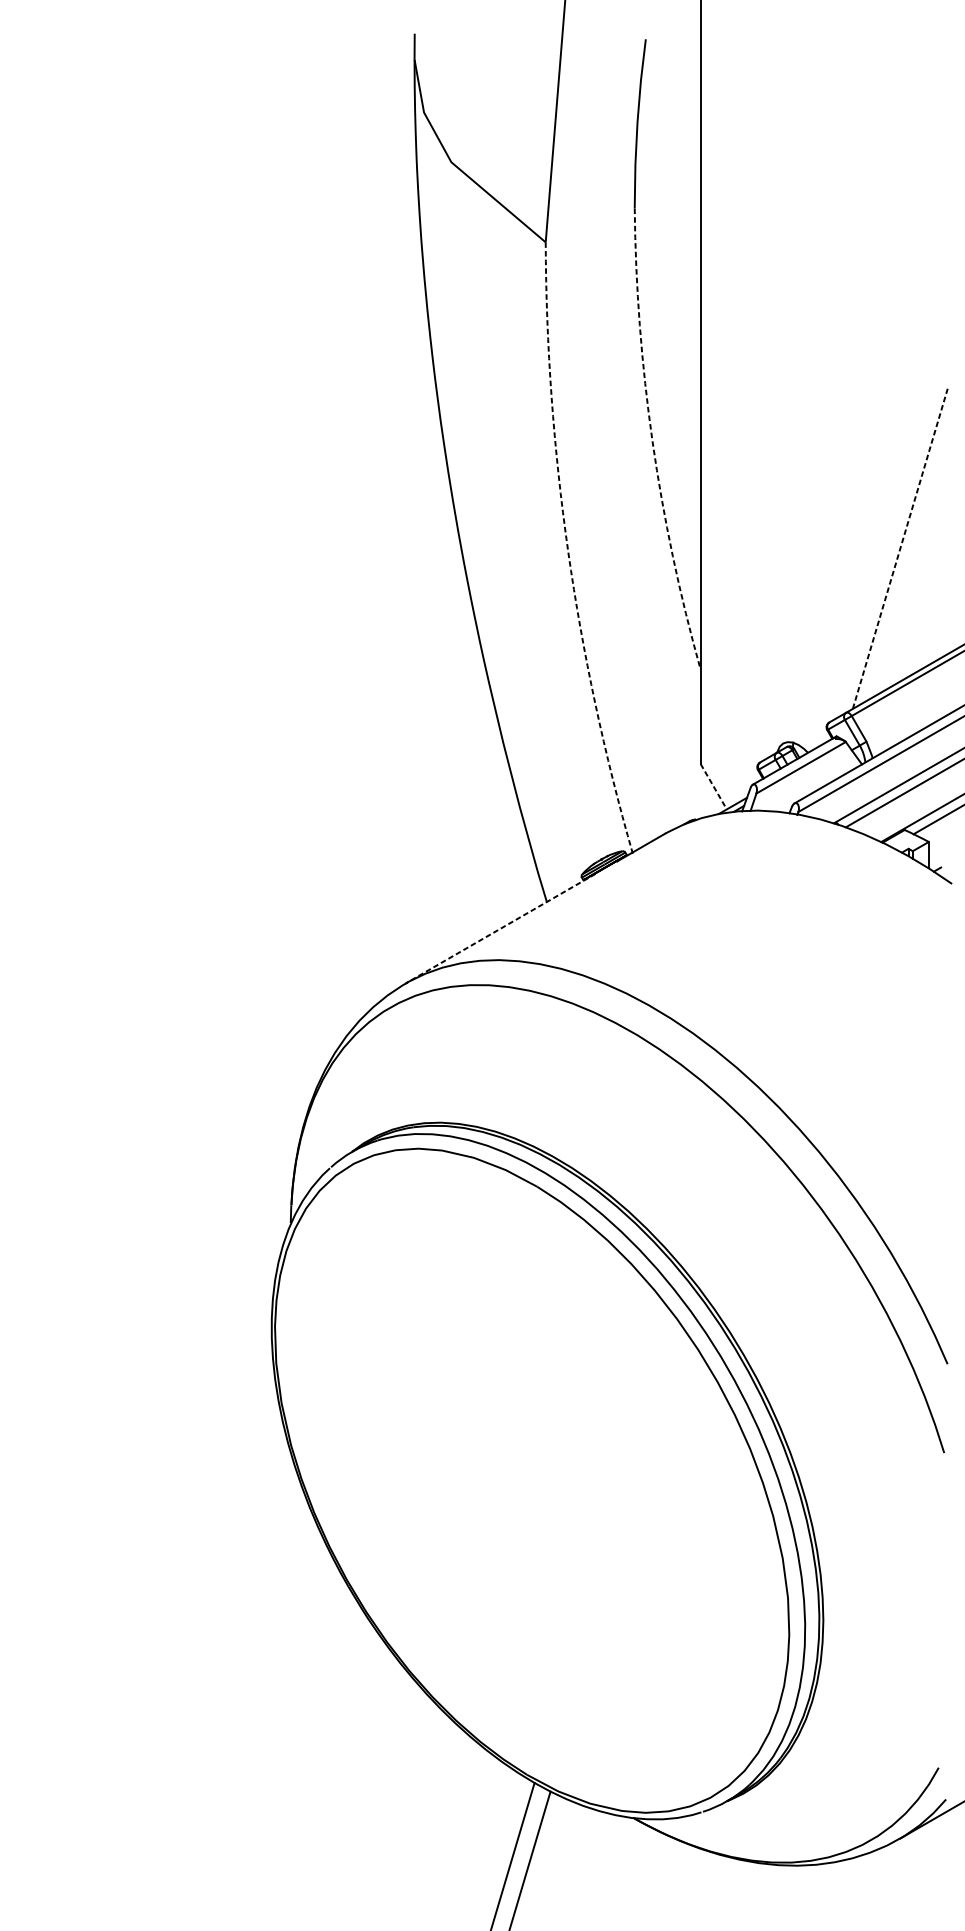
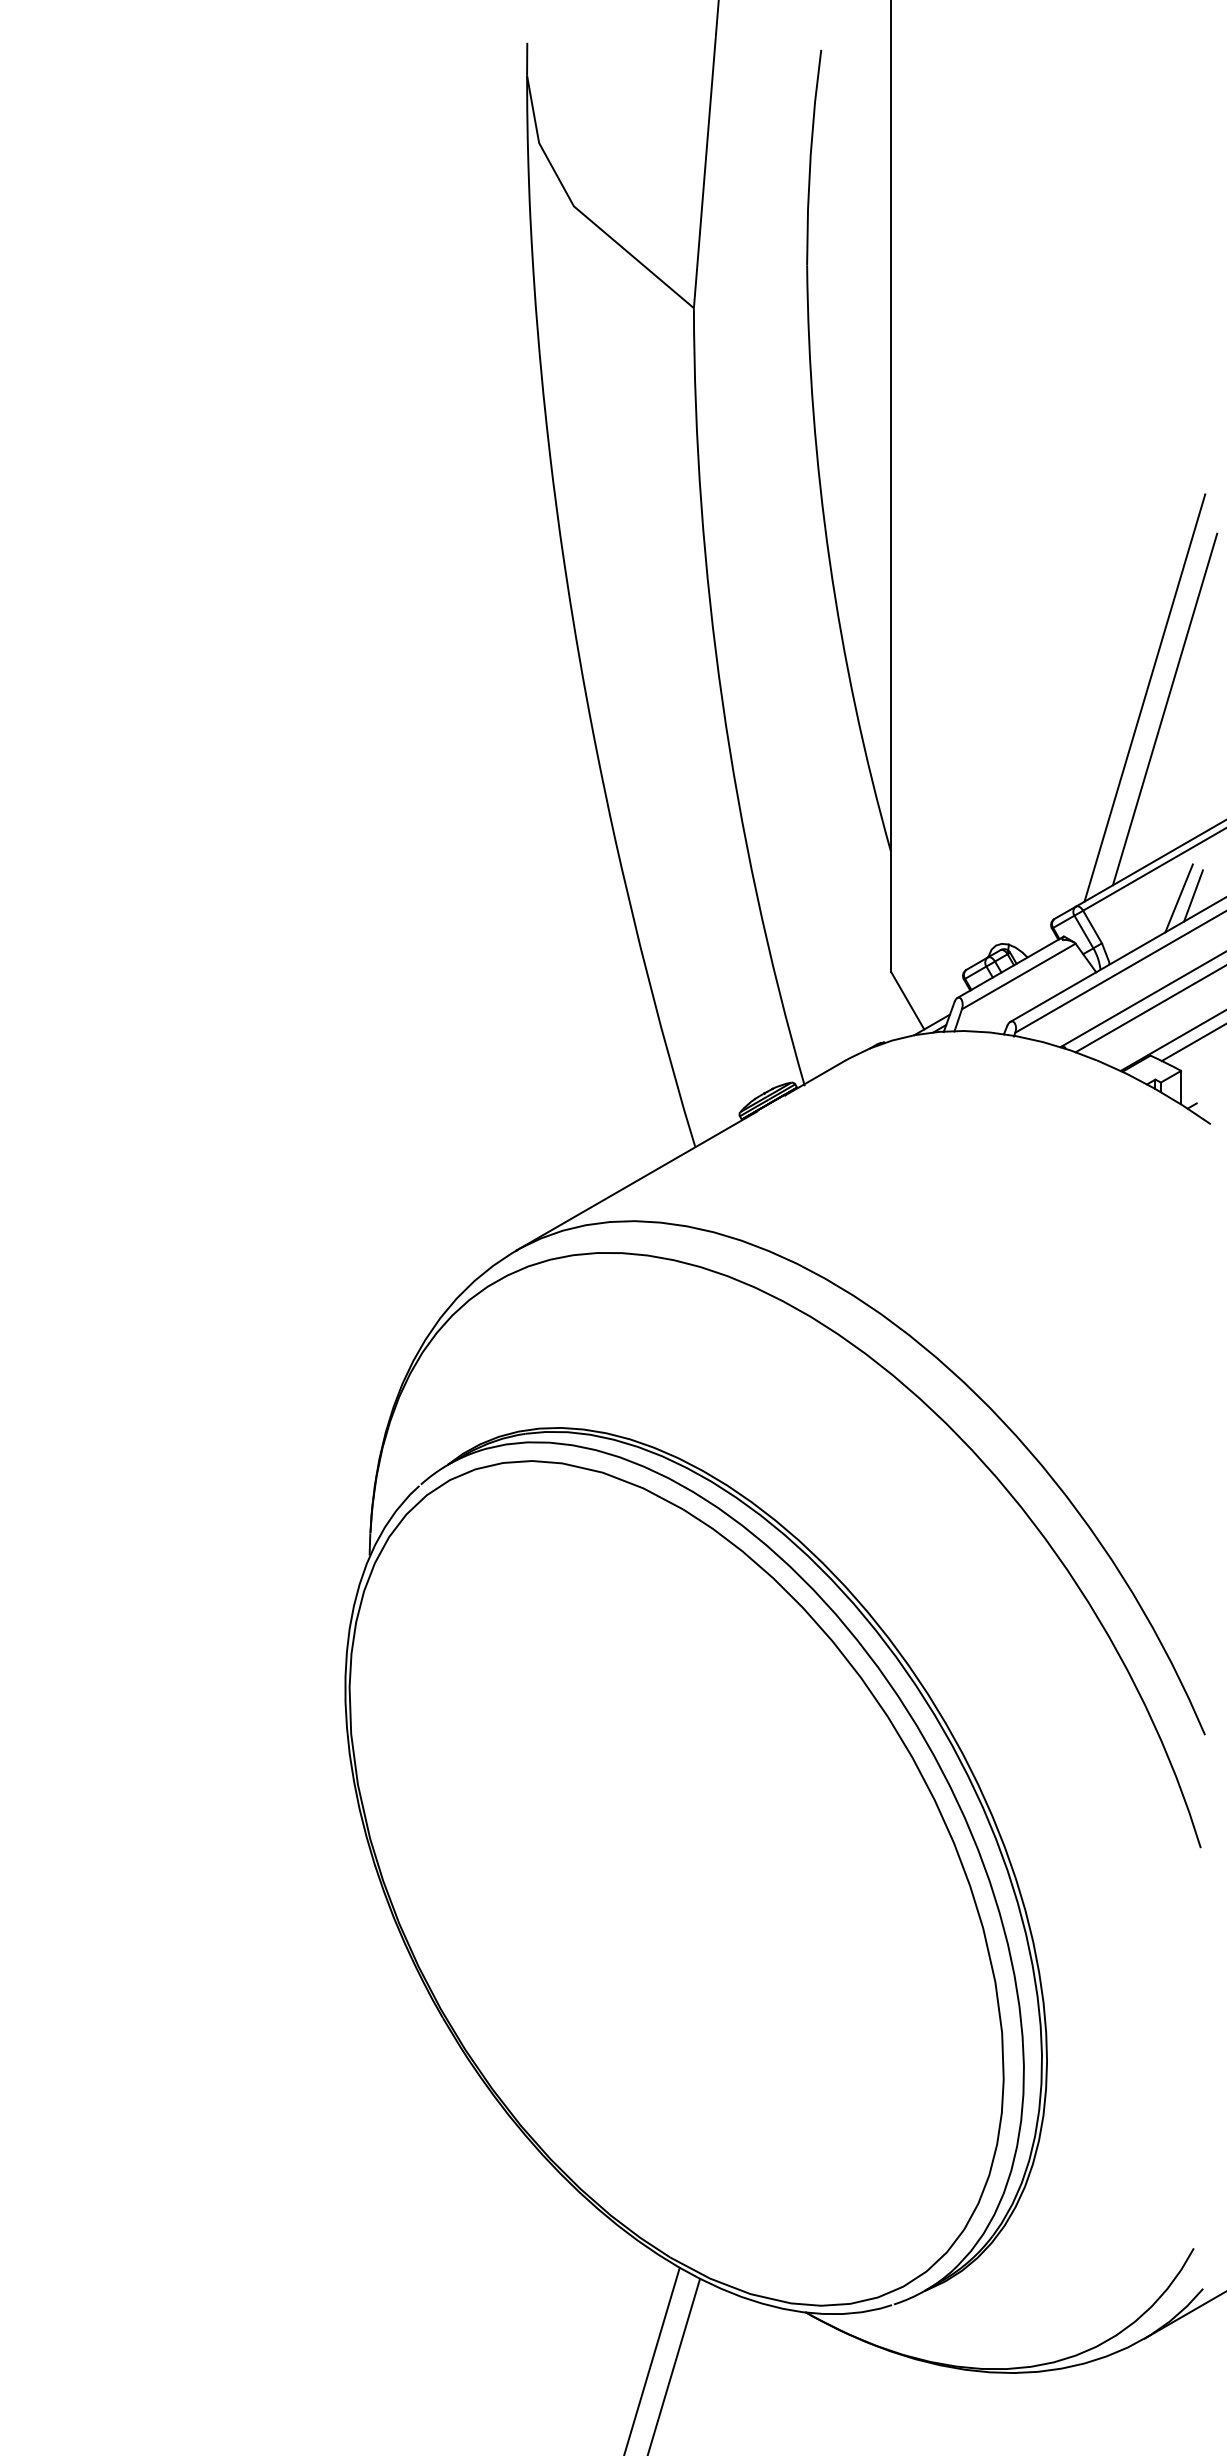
arc: (652, 441) -> (829, 561), dashed -> solid
line: (900, 548) -> (1145, 697), dashed -> solid
arc: (568, 551) -> (722, 701), dashed -> solid
line: (915, 557) -> (1164, 709), added
line: (938, 704) -> (1193, 895), added
line: (926, 706) -> (1178, 898), added
line: (713, 787) -> (907, 1001), dashed -> solid
line: (500, 928) -> (636, 1181), dashed -> solid

